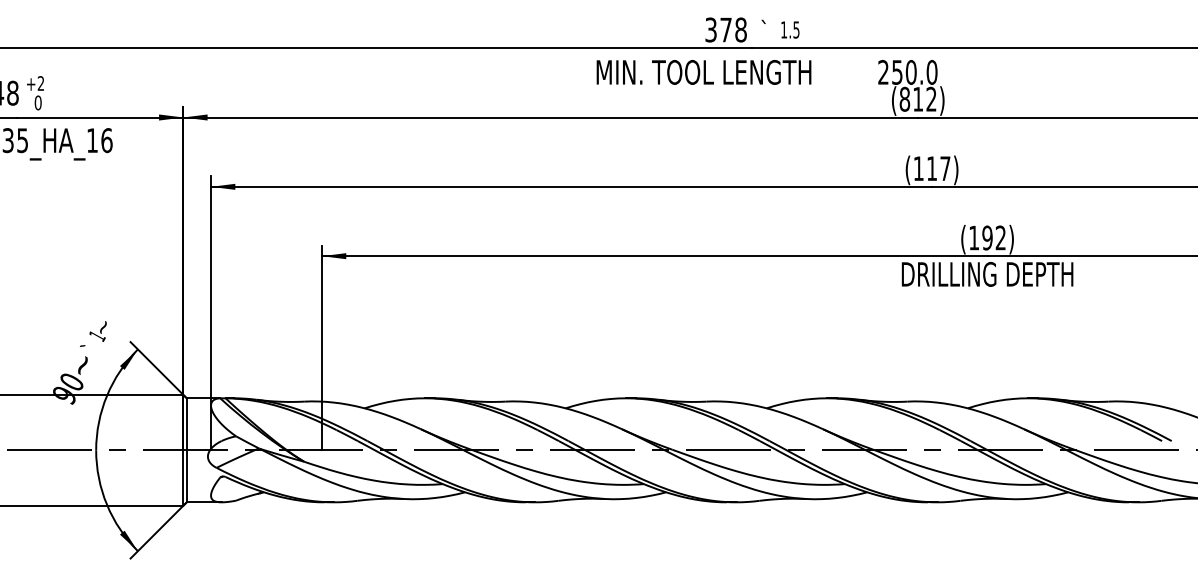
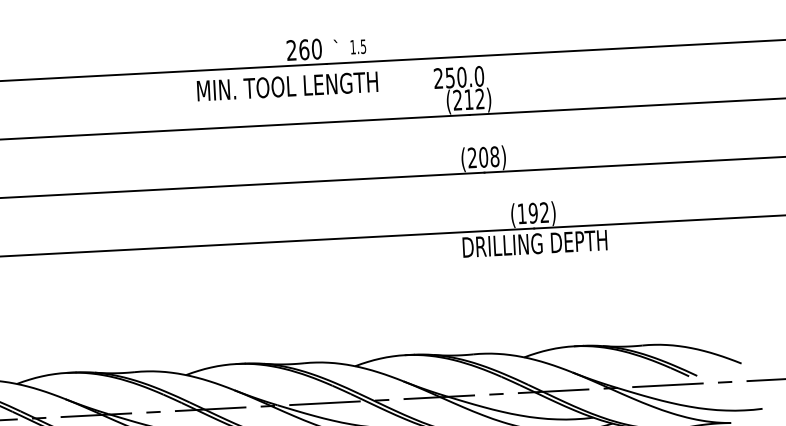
text: (725, 29) -> (303, 49), 378 -> 260
text: (904, 98) -> (457, 99), (812) -> (212)
text: (931, 168) -> (483, 157), (117) -> (208)

